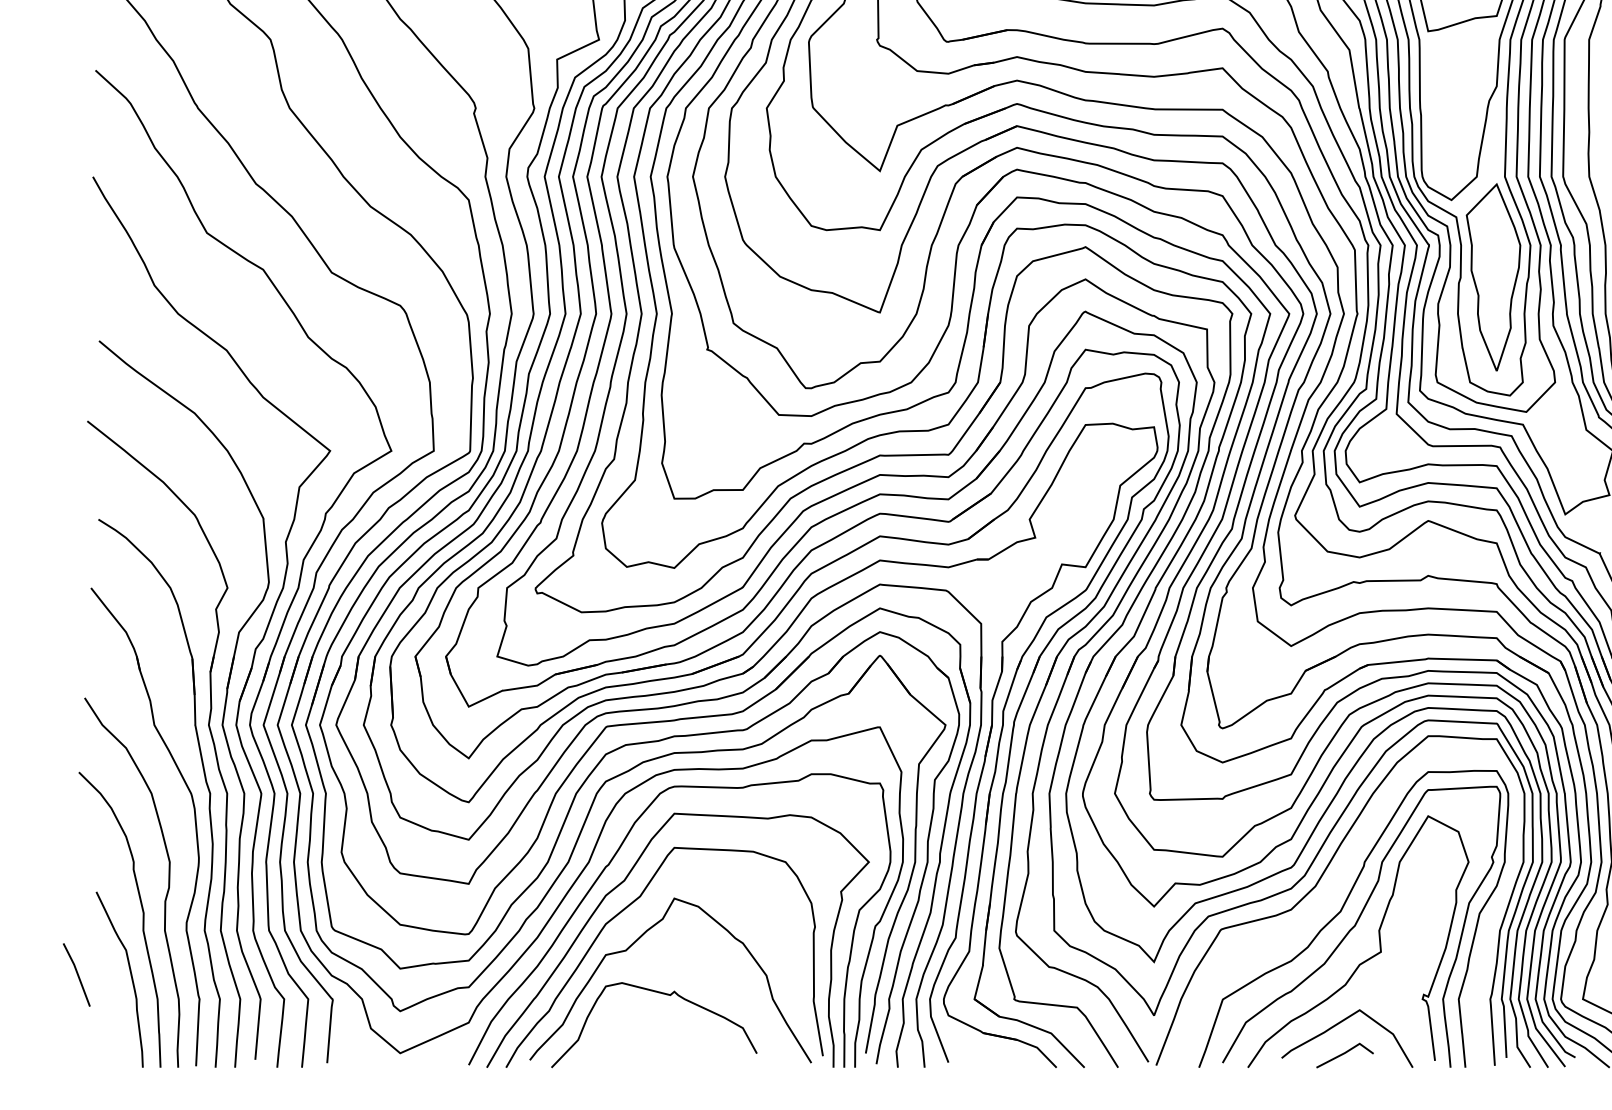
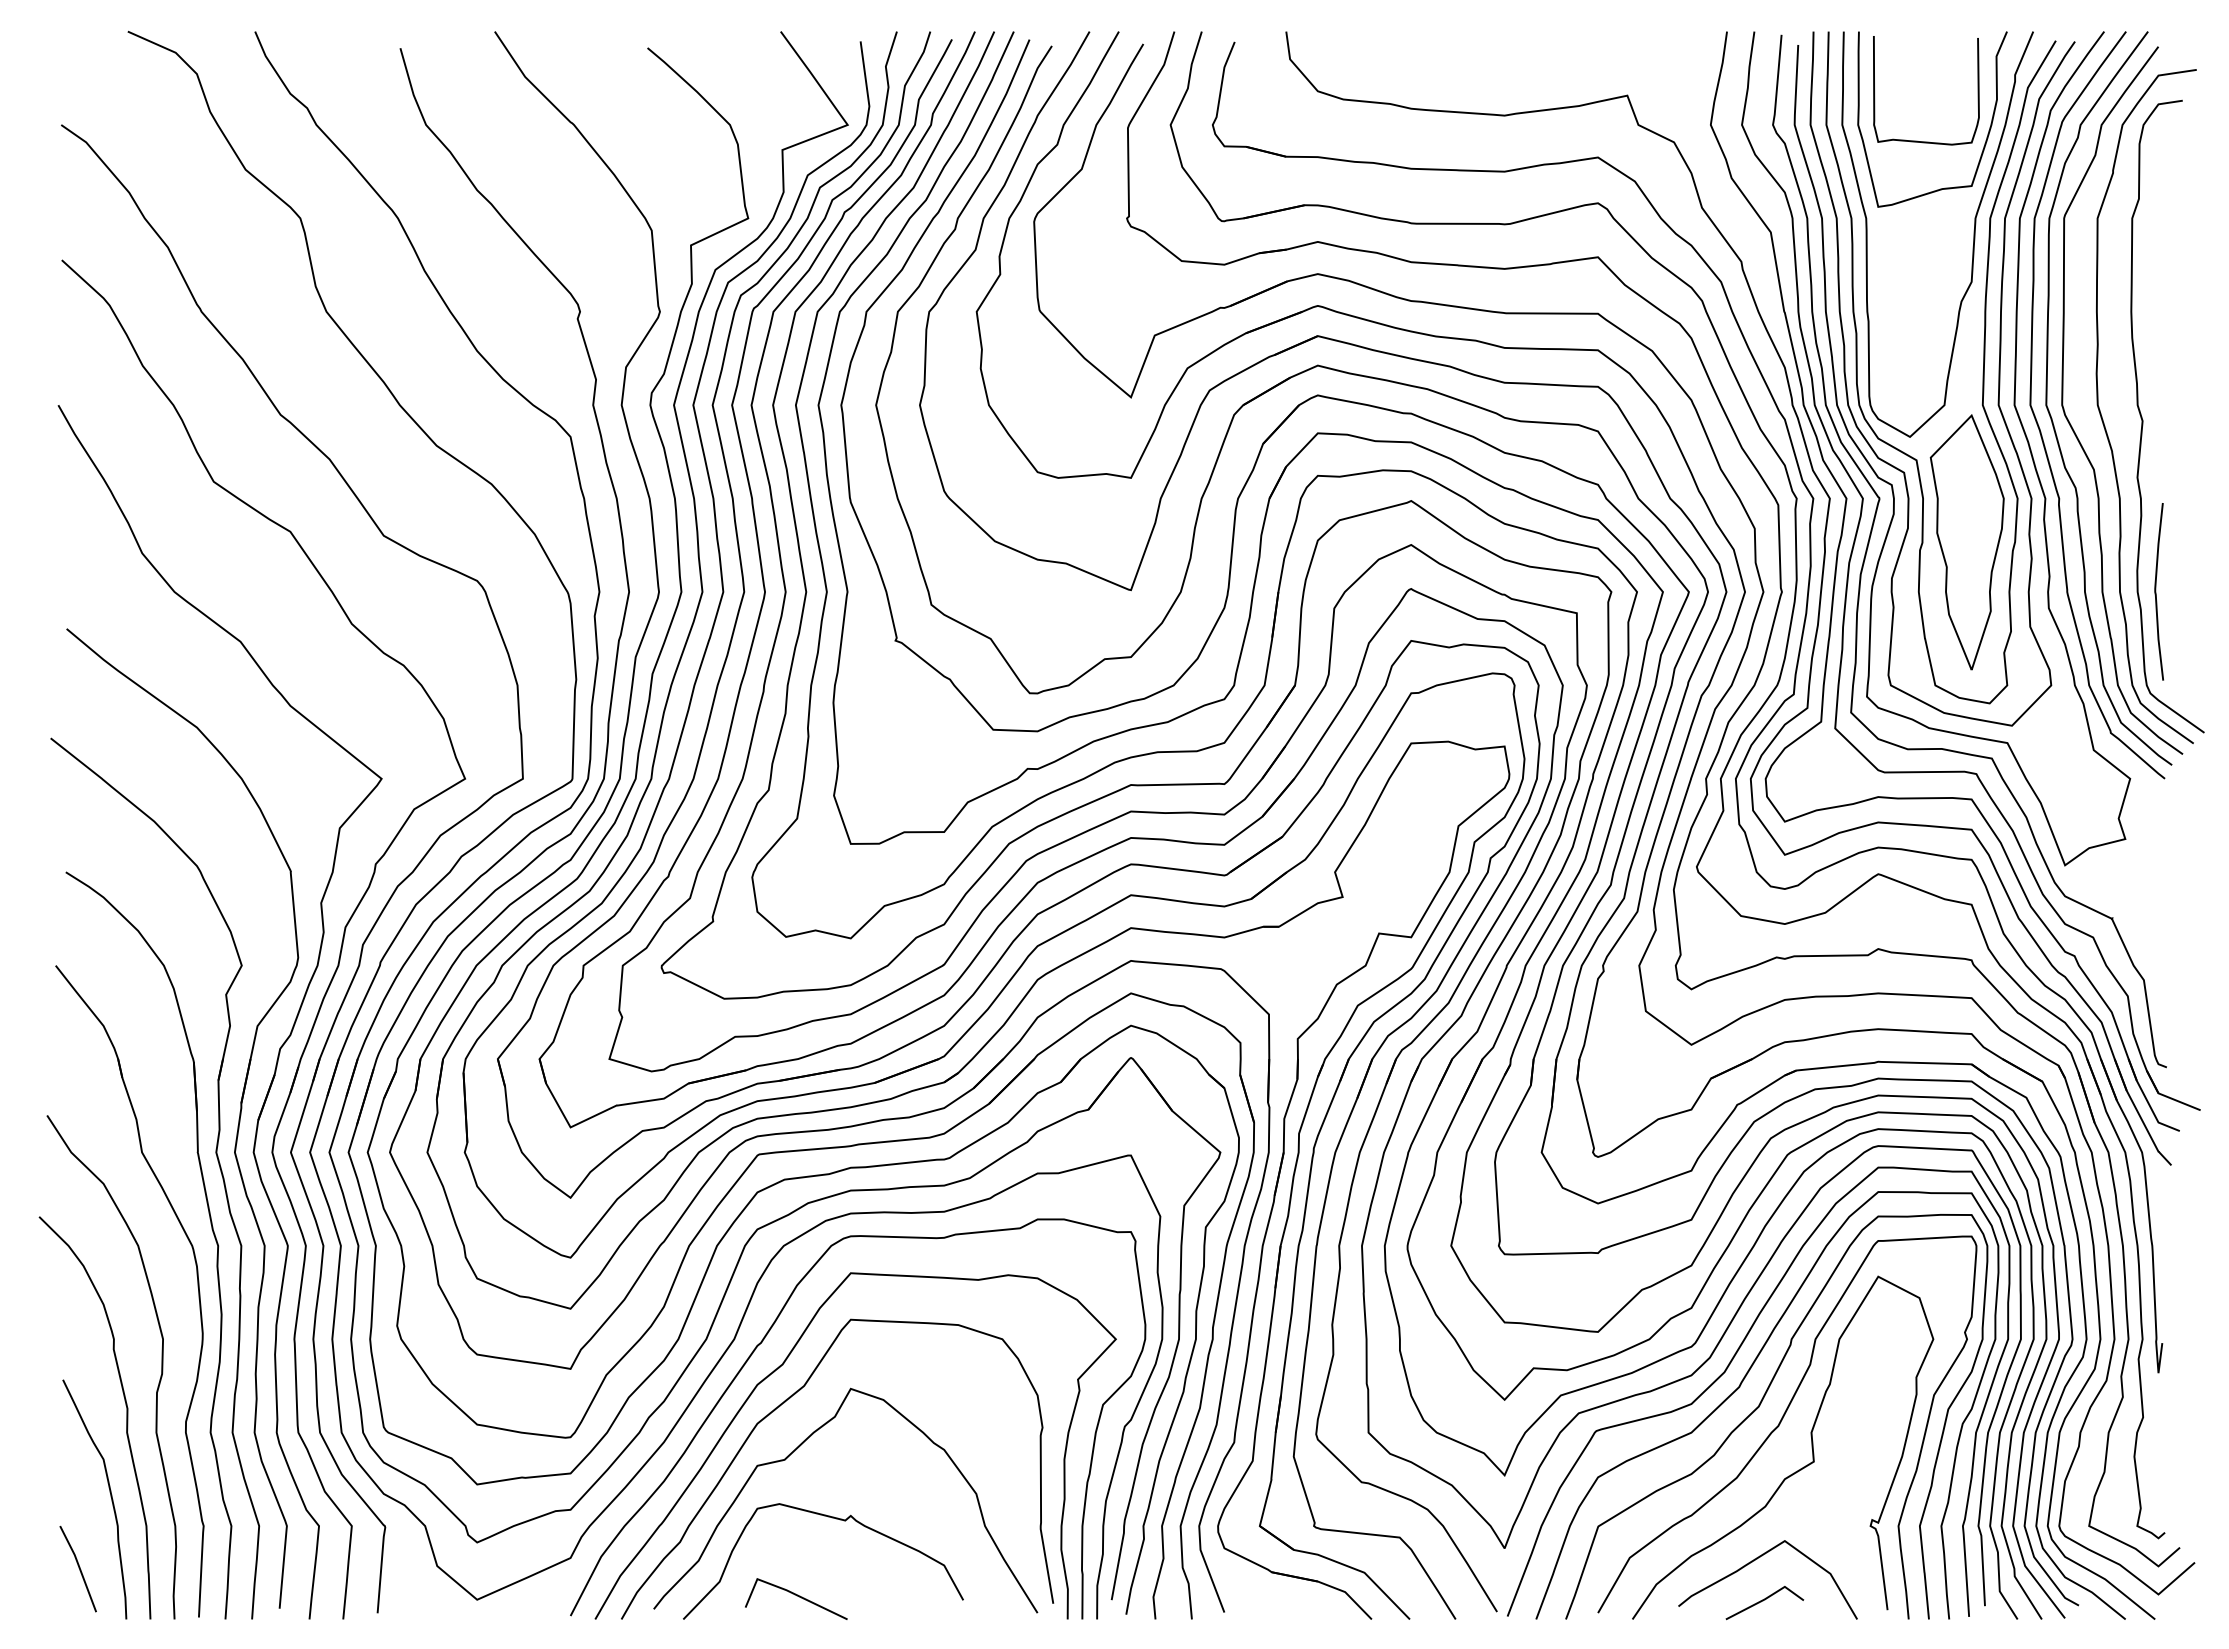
curve: (1327, 897) -> (1740, 1387), added
line: (76, 974) -> (78, 1568), moved
line: (635, 1050) -> (797, 1596), added

